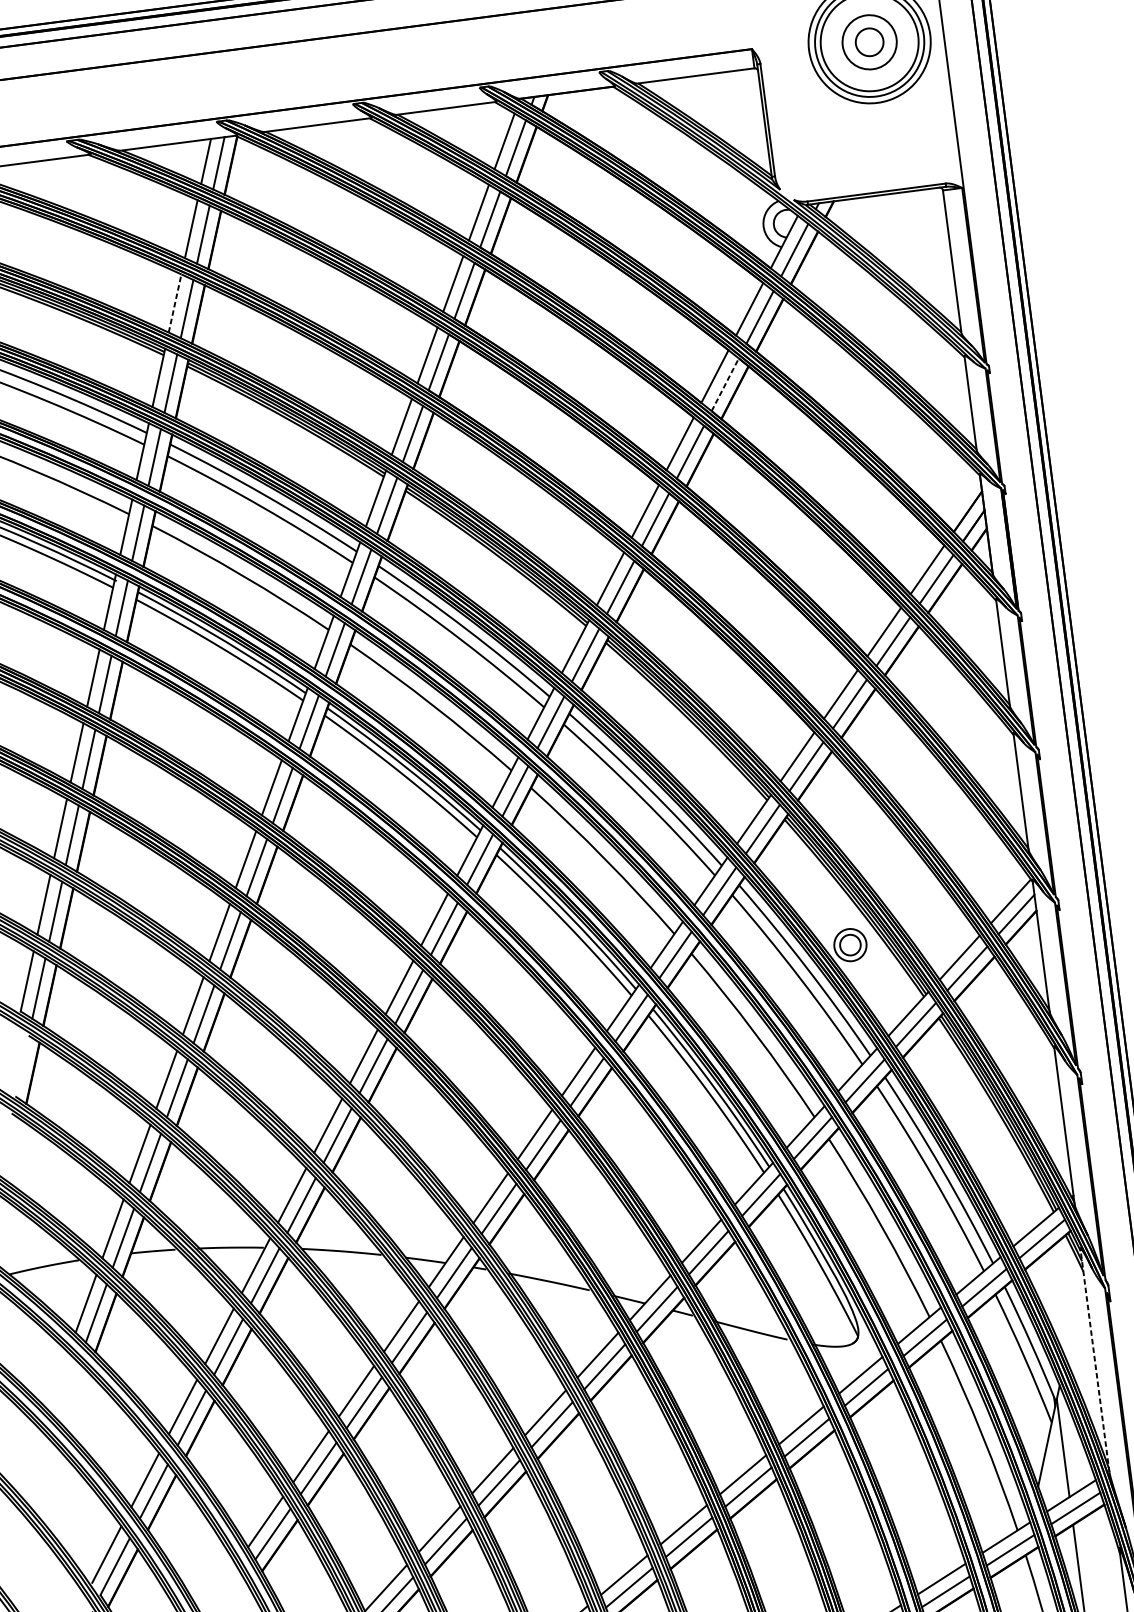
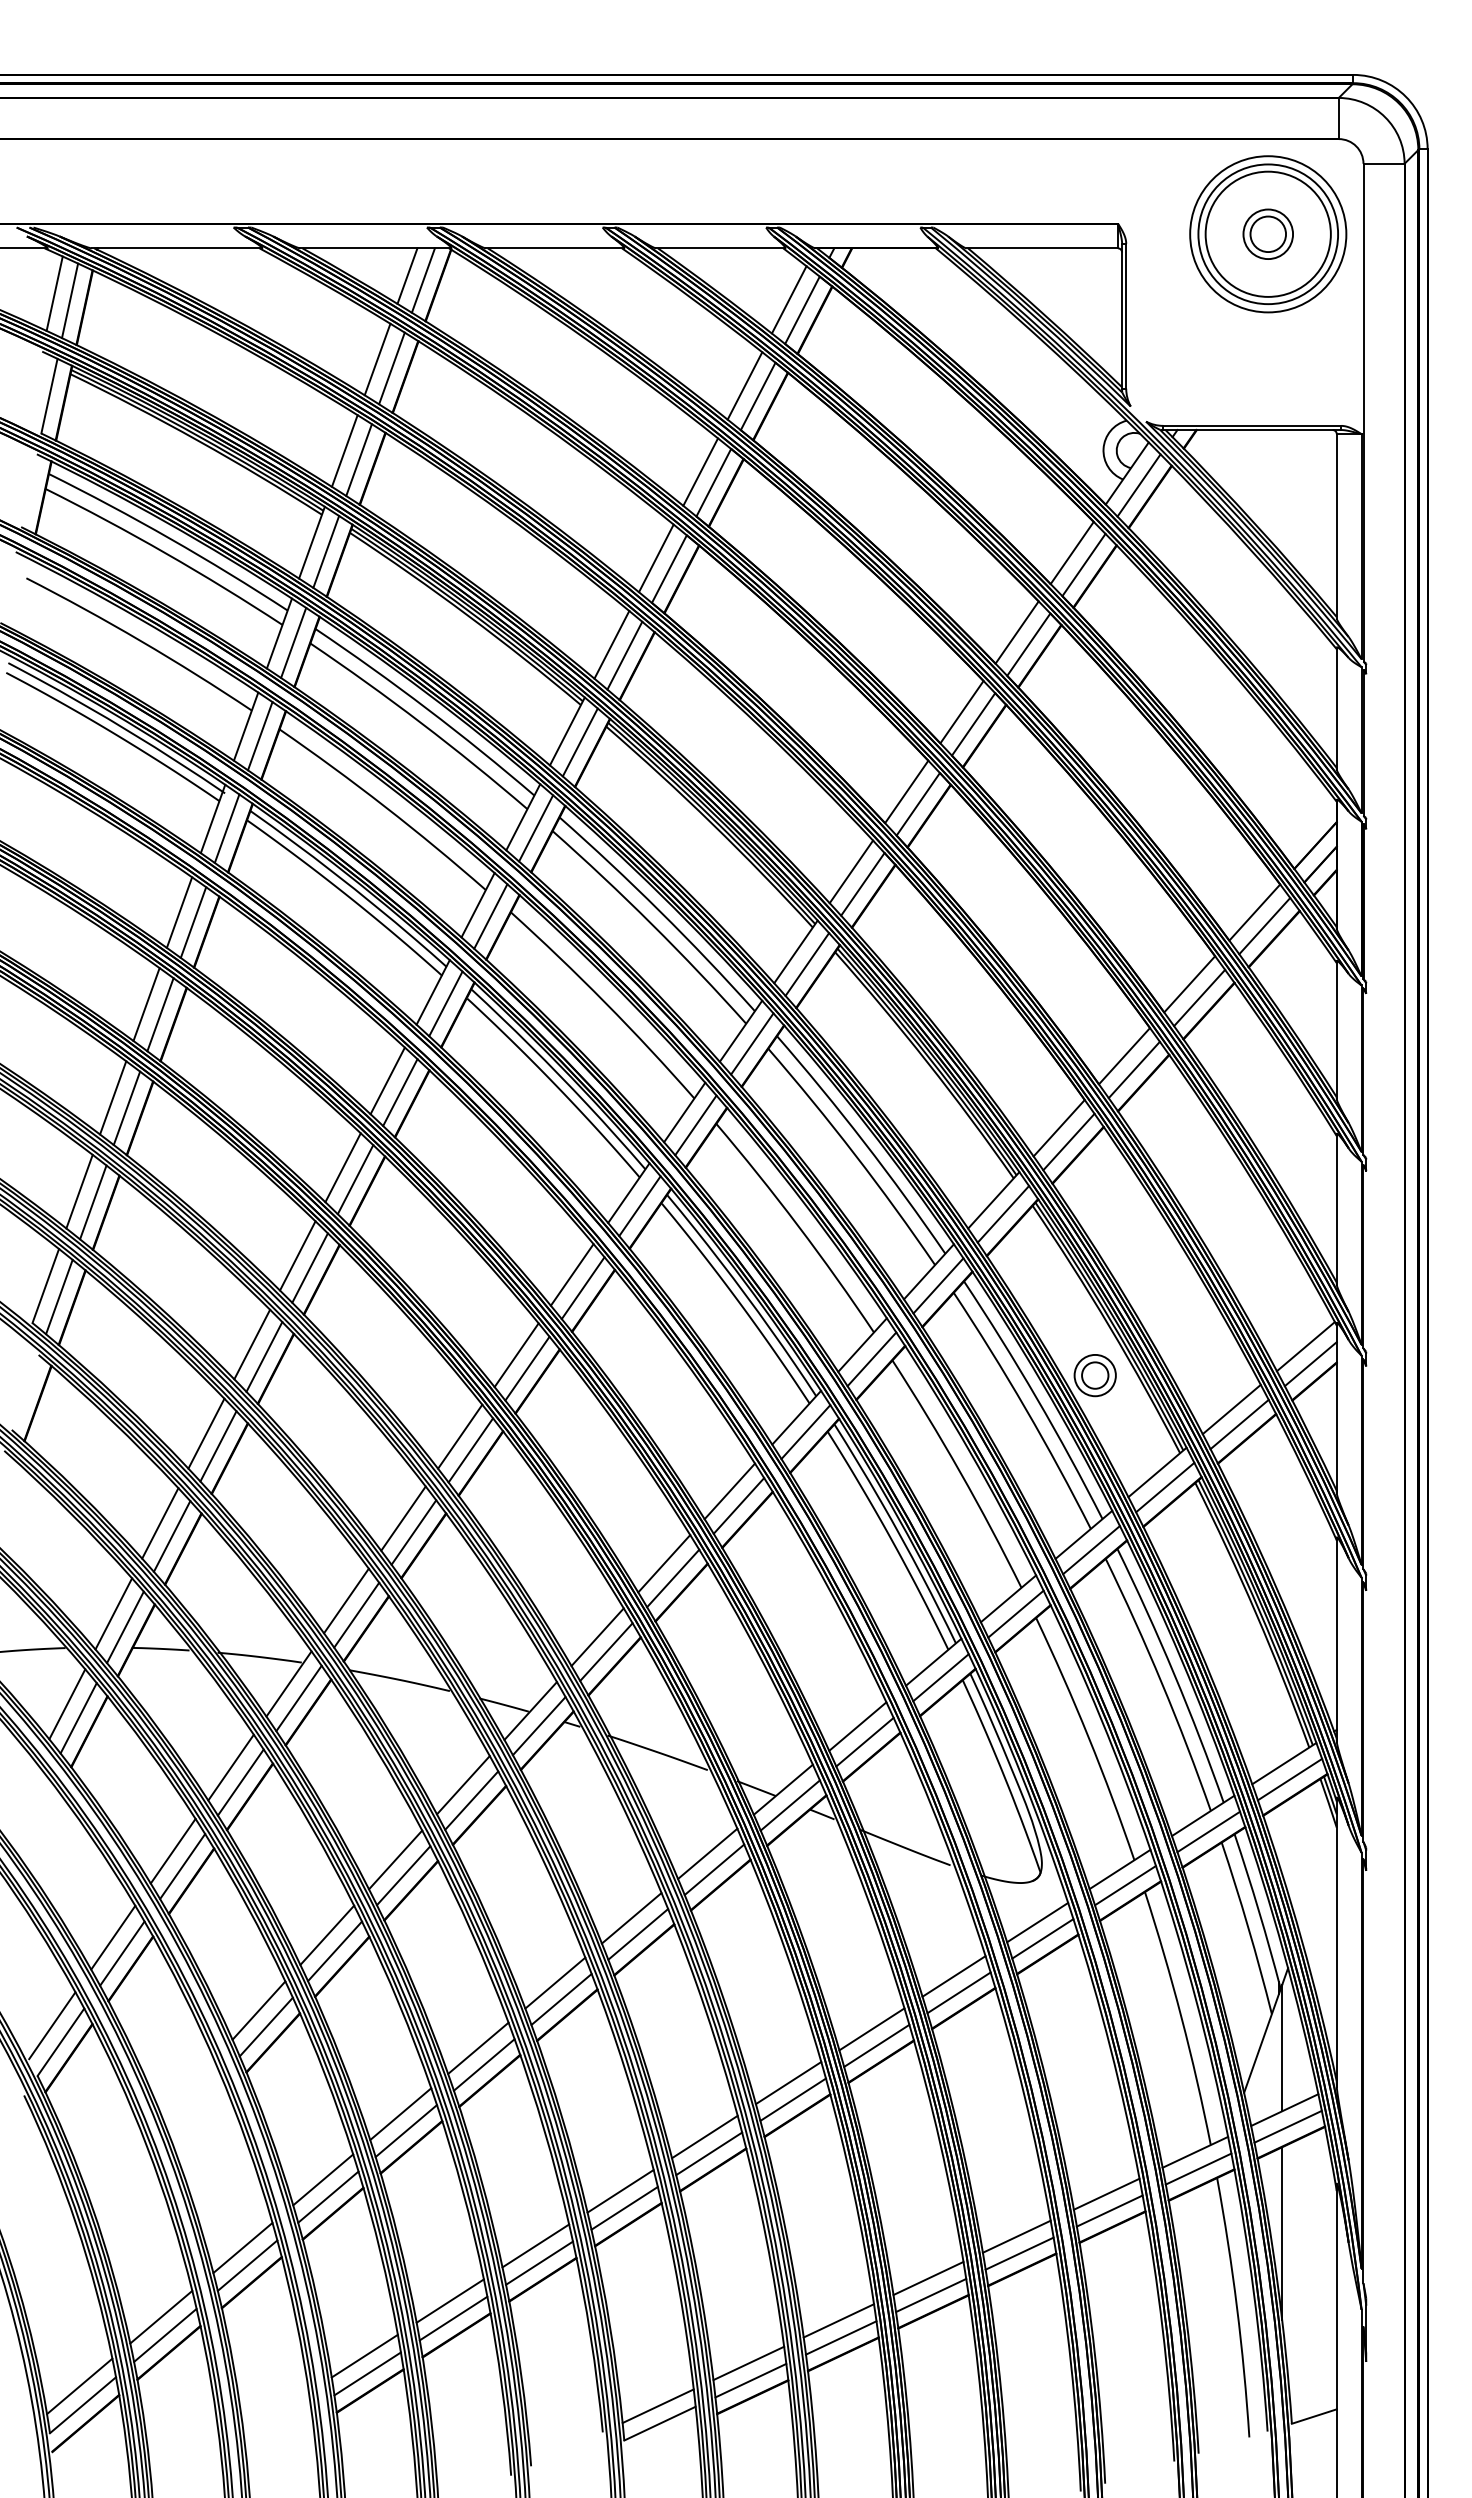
circle: (869, 42) -> (1268, 234), size x0.71
line: (174, 303) -> (344, 450), dashed -> solid
line: (724, 384) -> (1028, 644), dashed -> solid
line: (1094, 1359) -> (1336, 1941), dashed -> solid

